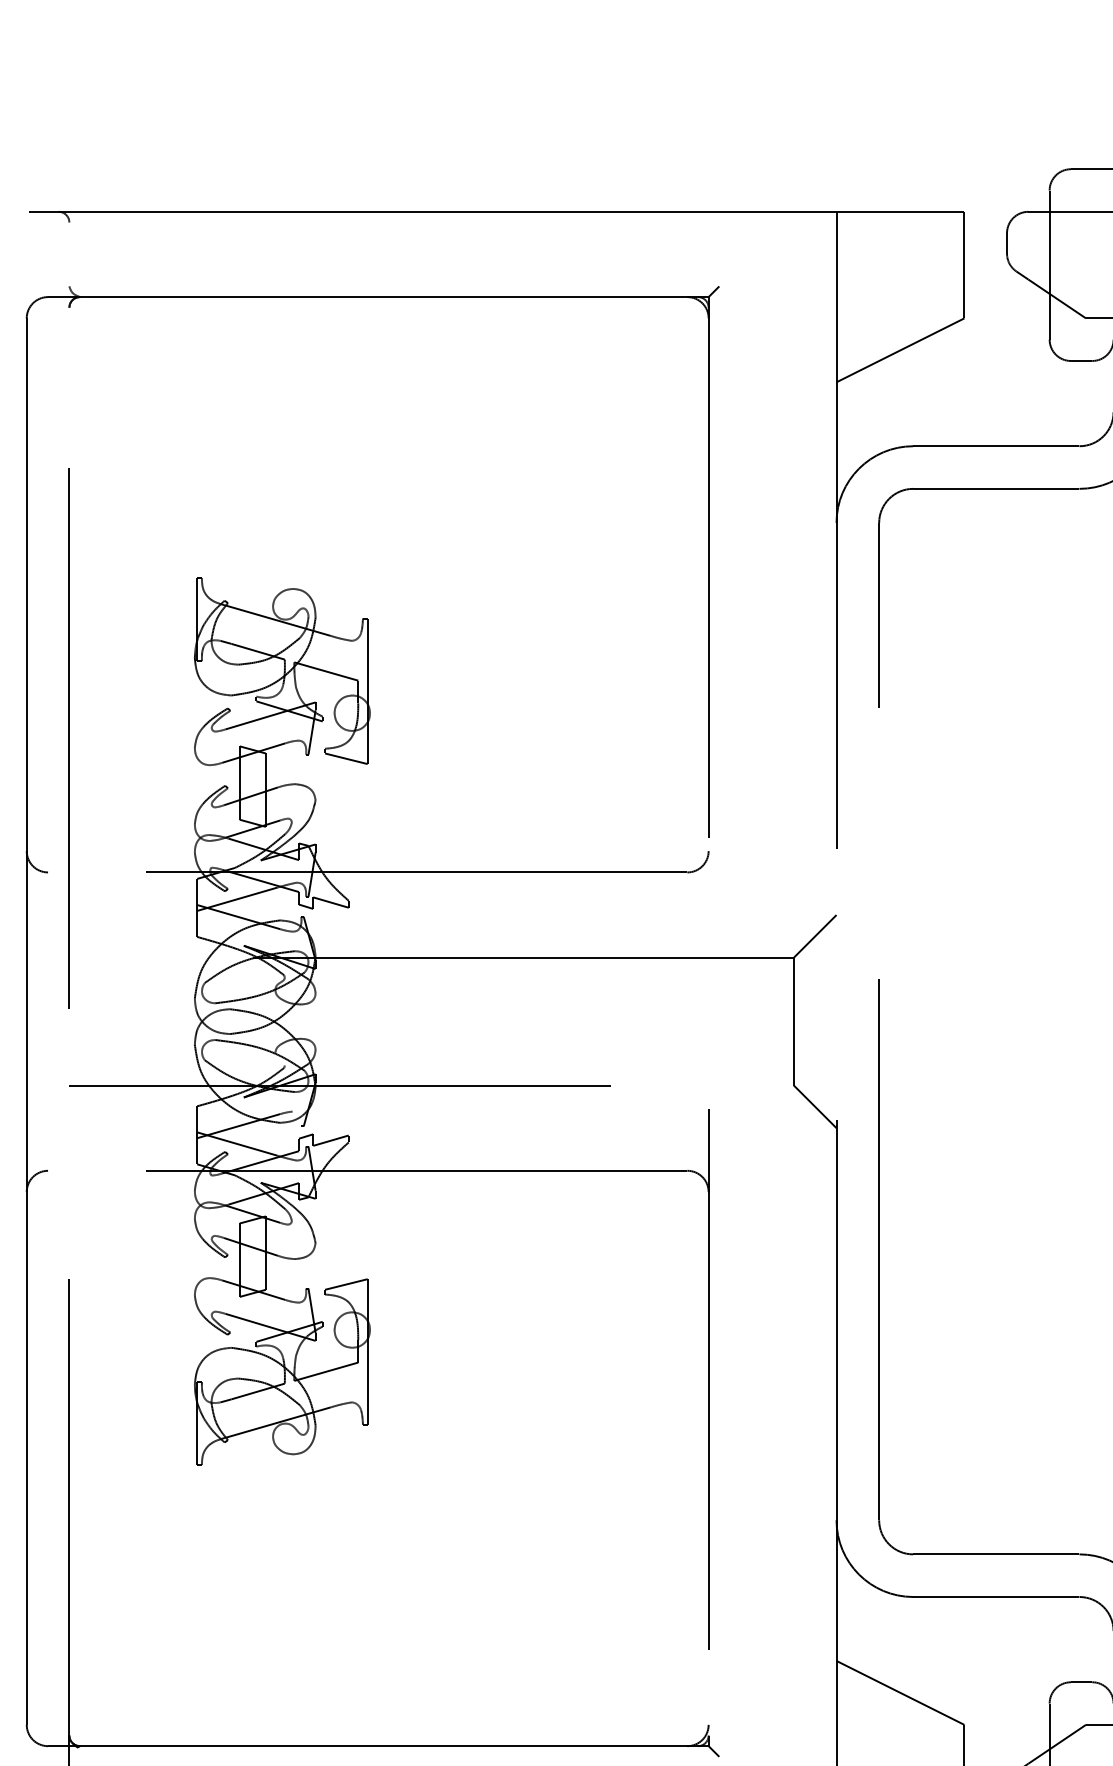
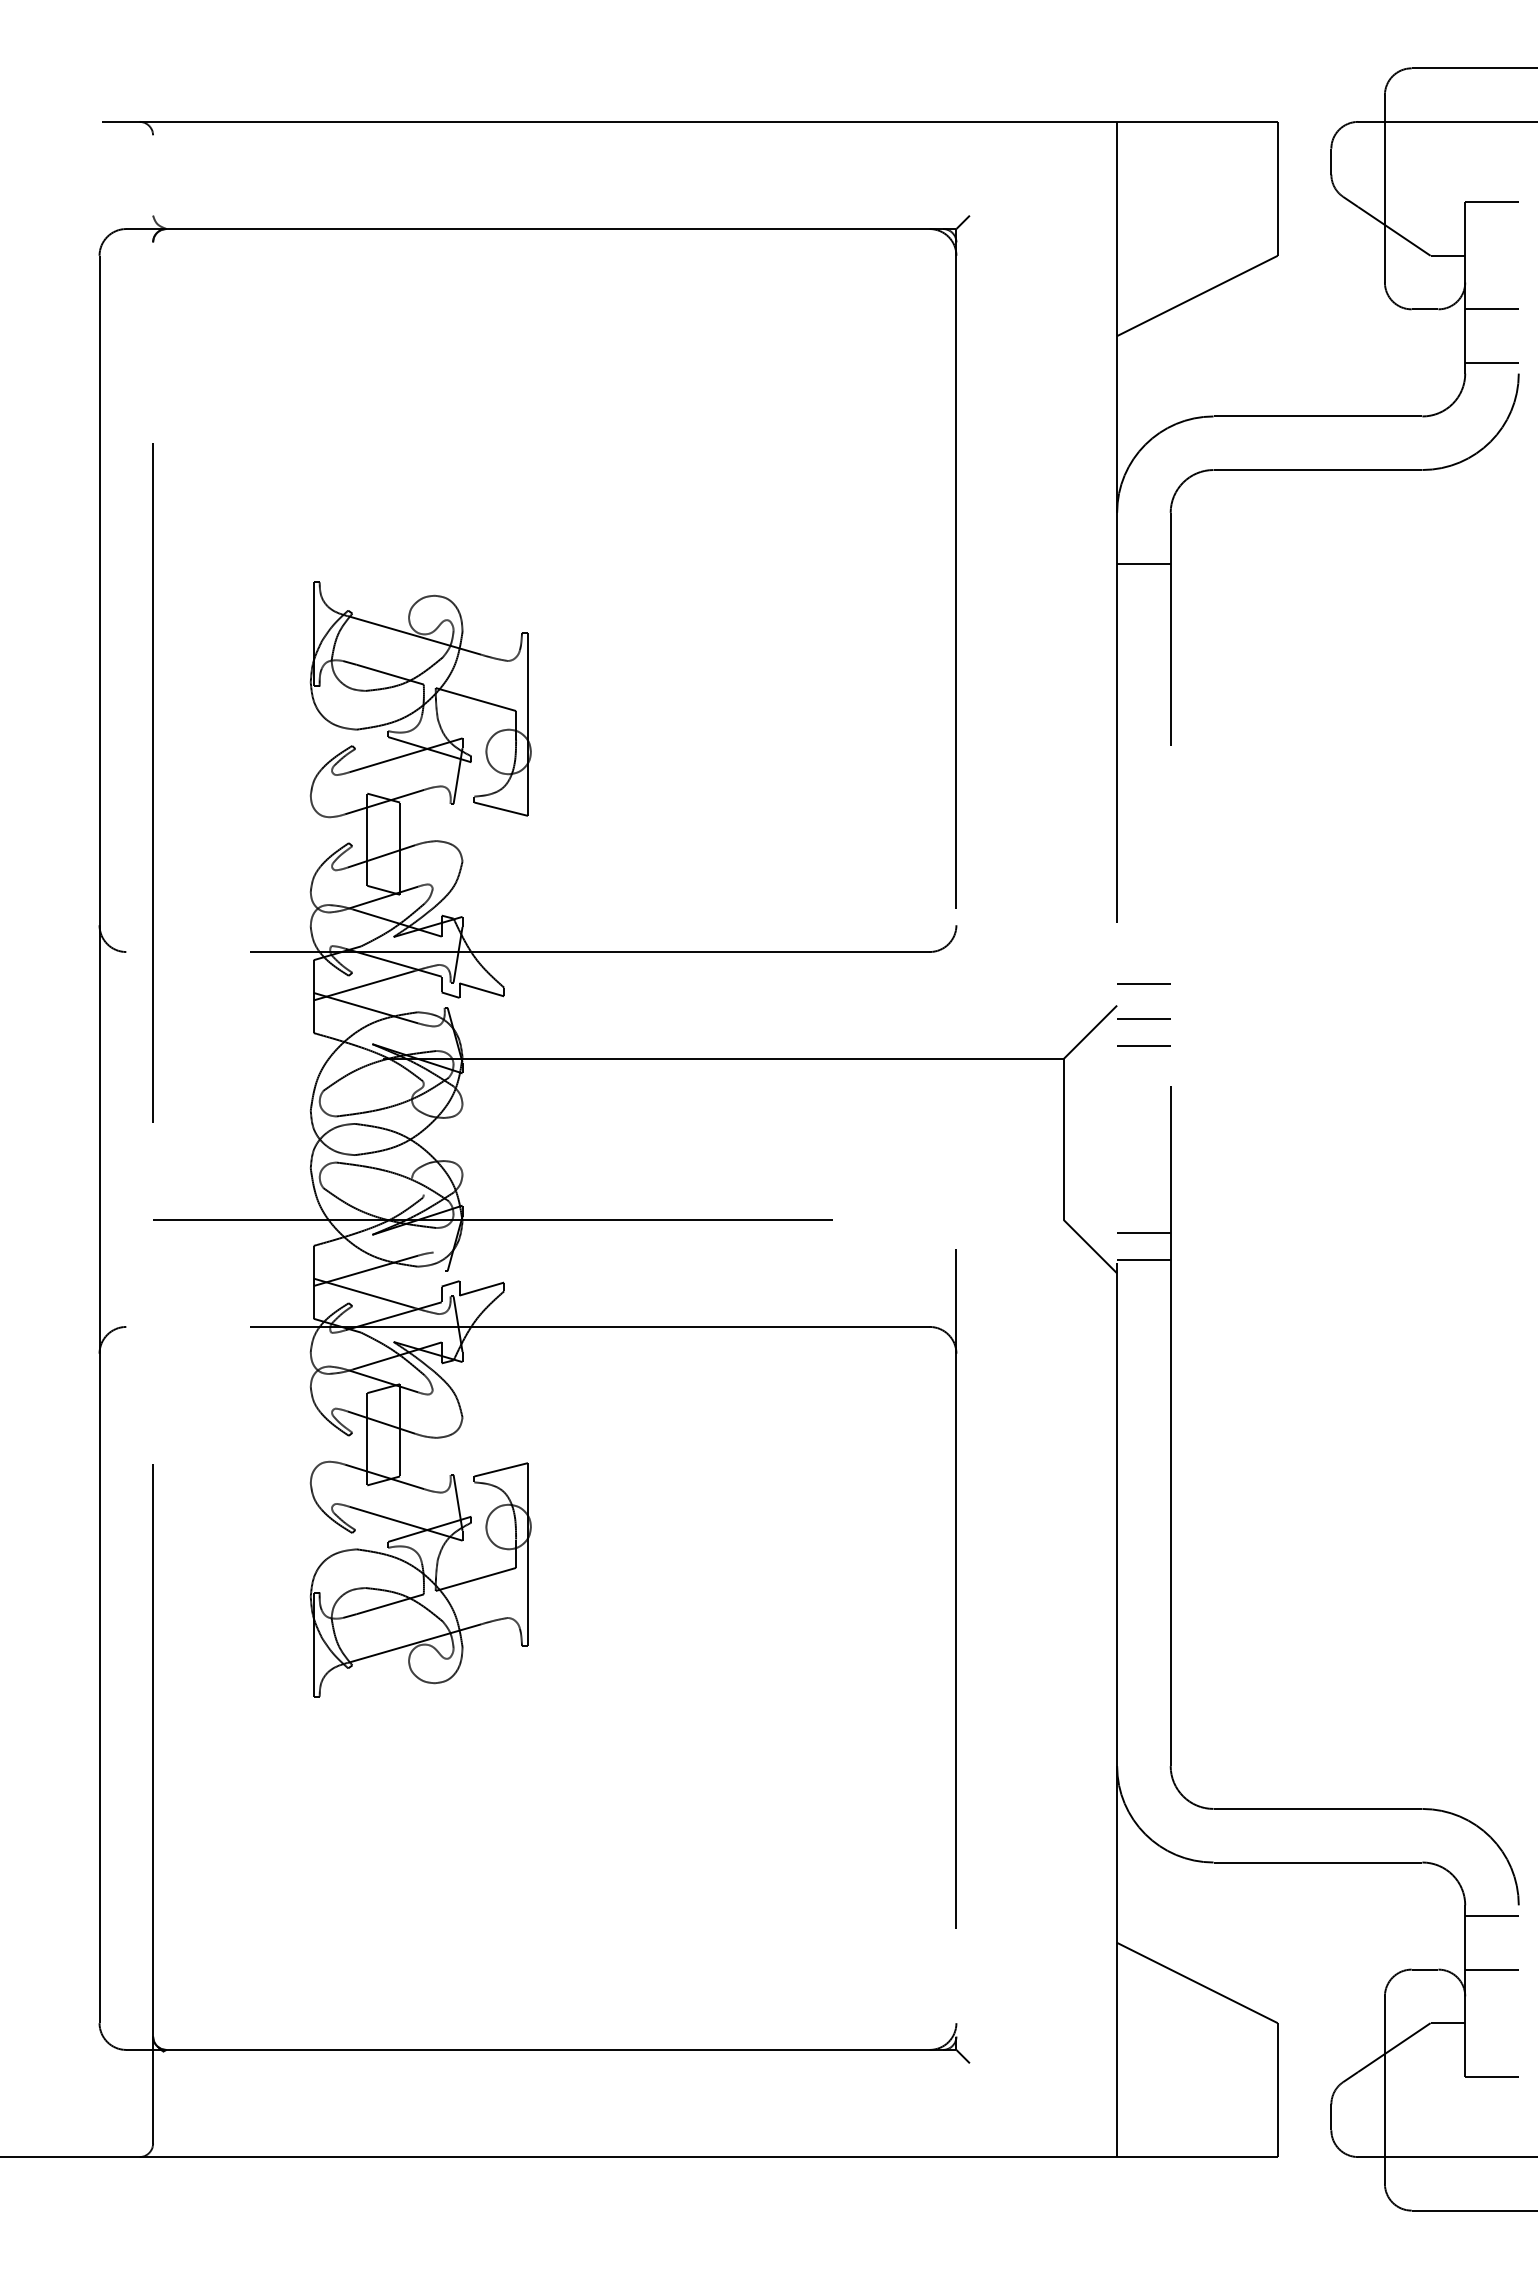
line: (857, 563) -> (1143, 563), added
line: (857, 898) -> (1143, 984), added
line: (857, 925) -> (1143, 1018), added
line: (857, 946) -> (1143, 1045), added
line: (857, 1096) -> (1143, 1233), added
line: (857, 1117) -> (1143, 1259), added

